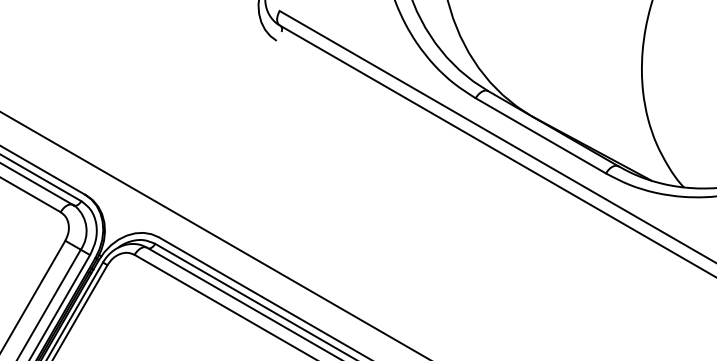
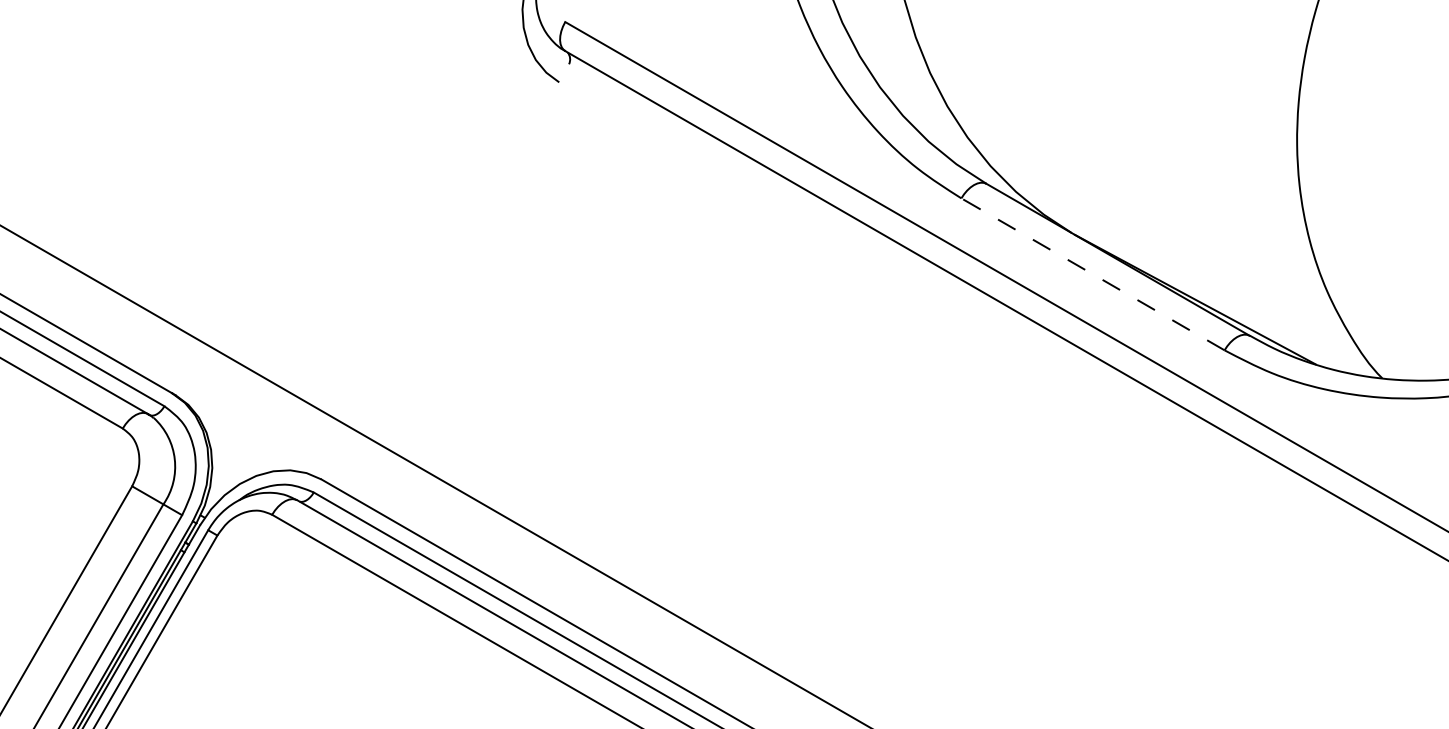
line: (540, 135) -> (1092, 273), solid -> dashed

